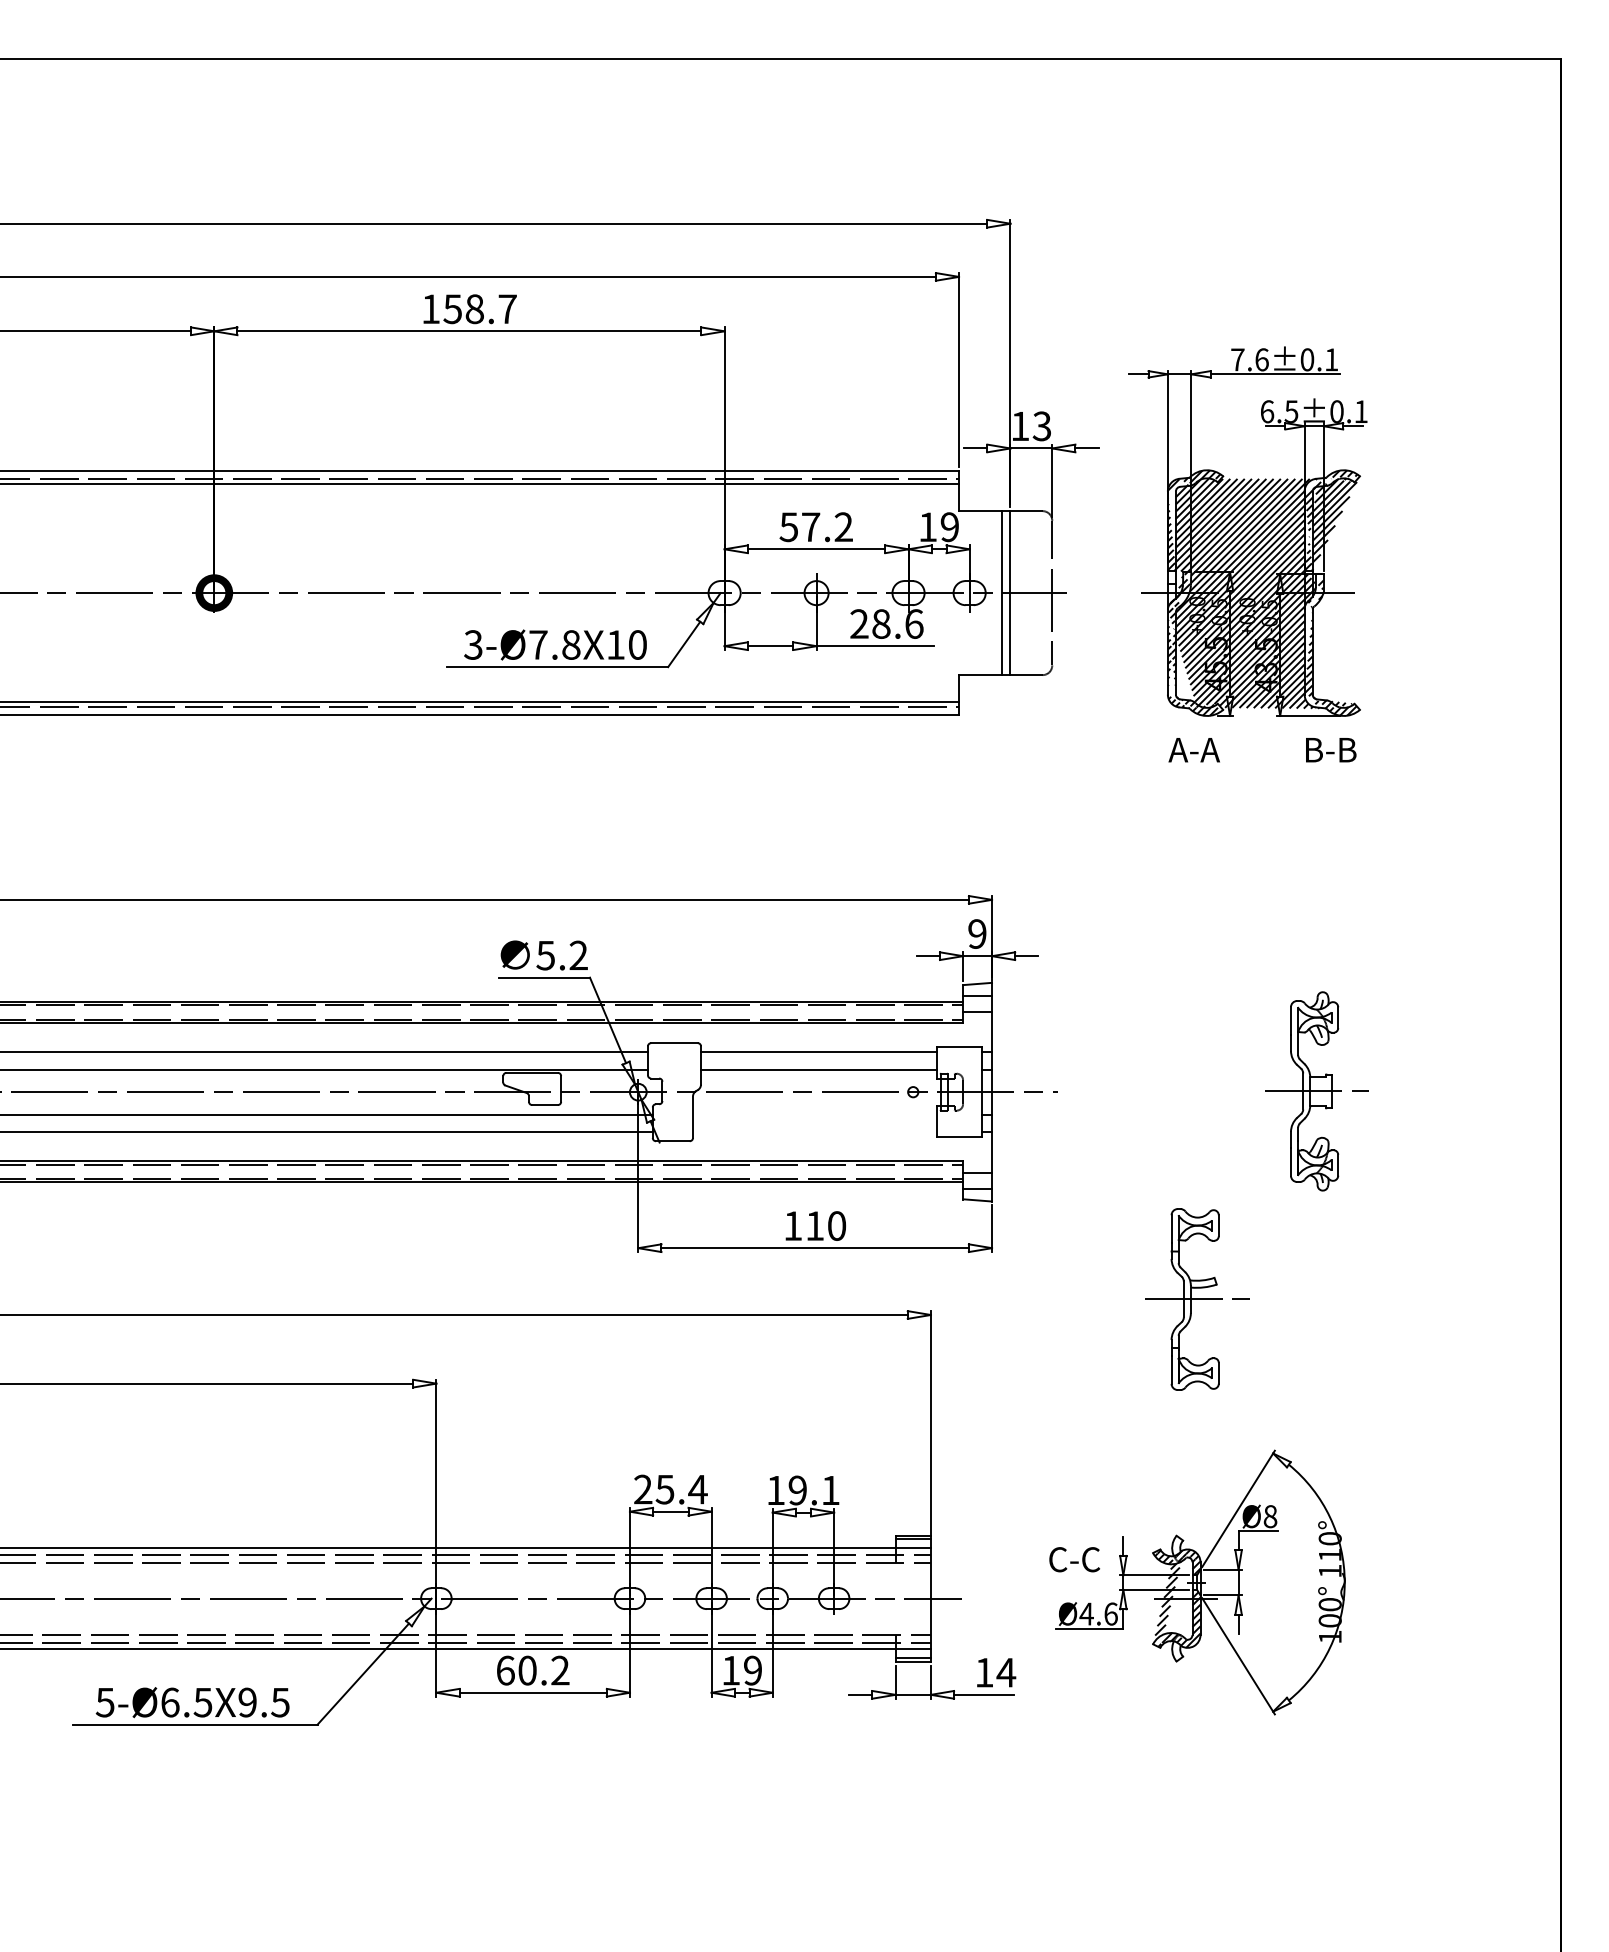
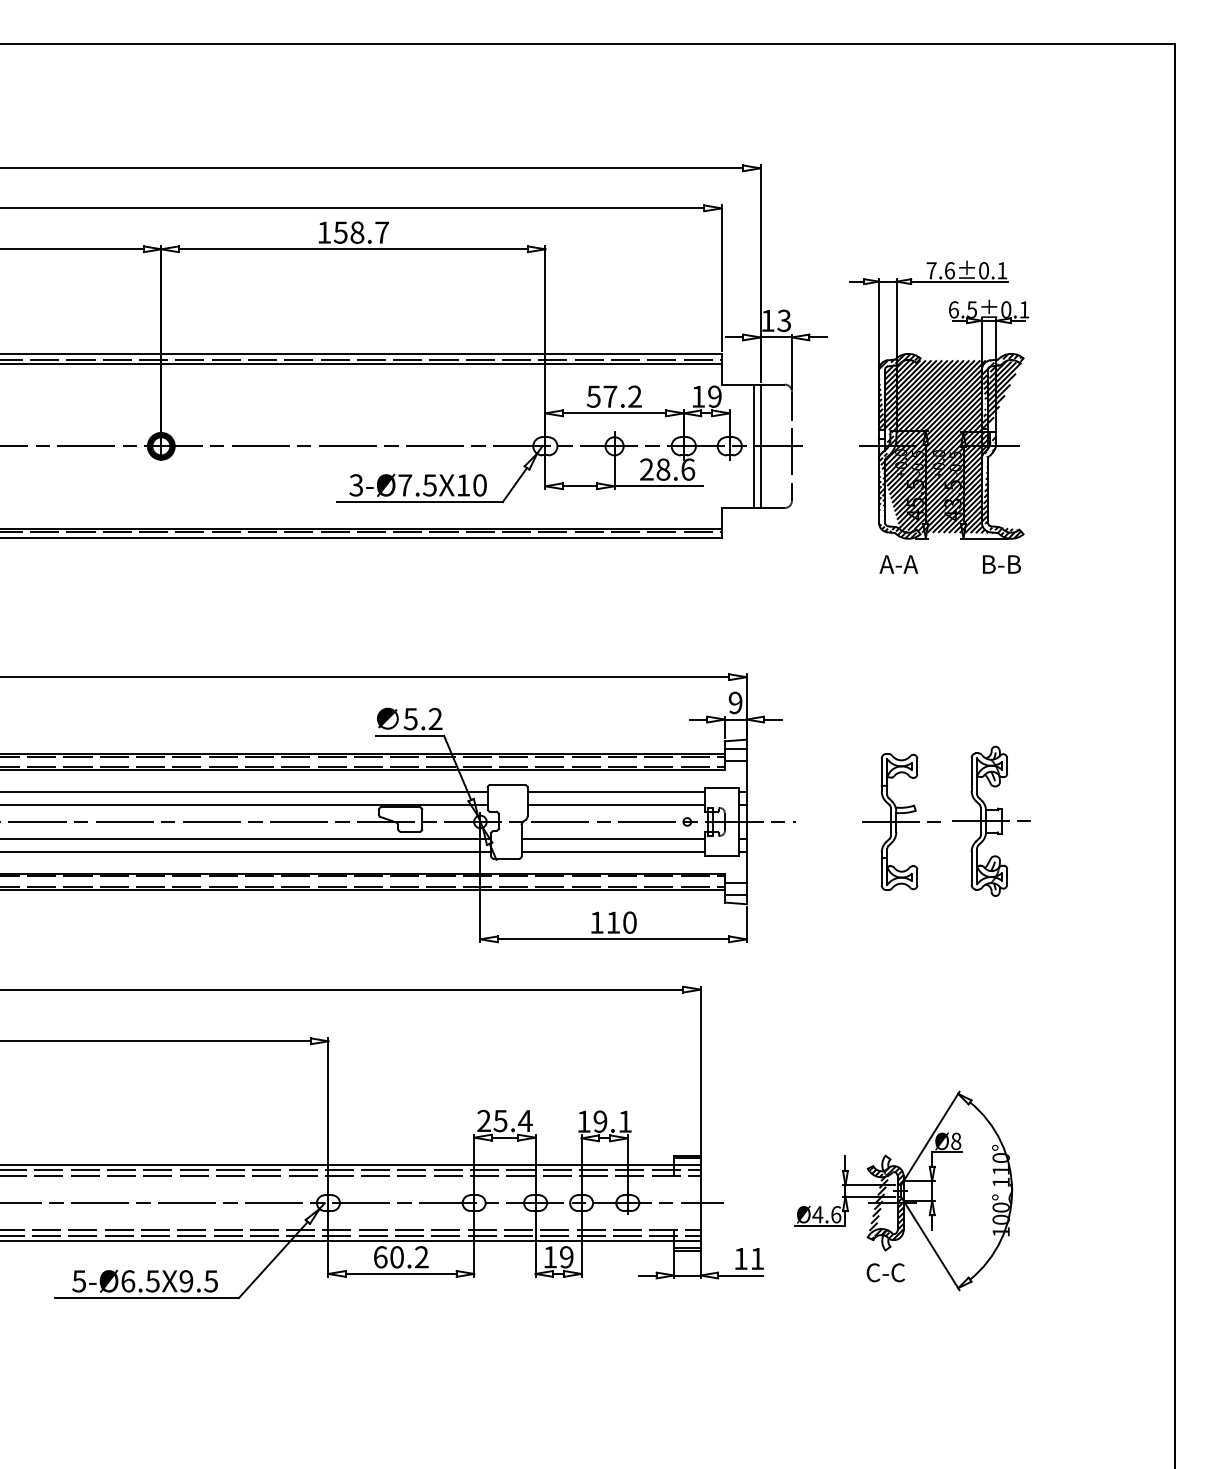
text: (570, 645) -> (429, 485), 3-Ø7.8X10 -> 3-Ø7.5X10
line: (815, 1114) -> (613, 838), added
line: (815, 1132) -> (613, 852), added
part: (1197, 1298) -> (901, 821), moved
text: (1074, 1559) -> (885, 1272), moved
text: (1006, 1672) -> (757, 1258), 14 -> 11

